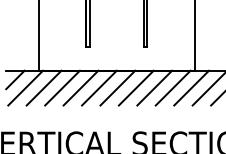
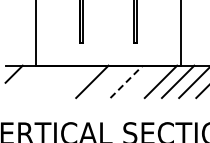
line: (25, 87) -> (23, 81), removed
line: (43, 87) -> (40, 81), removed
line: (61, 87) -> (57, 81), removed
line: (81, 87) -> (75, 81), removed
line: (117, 87) -> (109, 81), removed
line: (136, 87) -> (126, 81), solid -> dashed
line: (154, 87) -> (143, 81), removed

